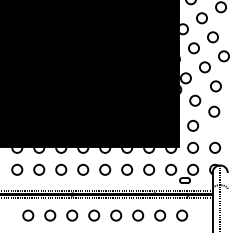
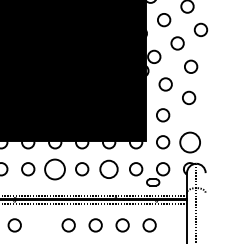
circle: (214, 147) -> (189, 141), size x1.6
circle: (105, 169) -> (55, 168), size x1.6
circle: (149, 169) -> (109, 168), size x1.4
circle: (94, 215) -> (42, 225), removed

